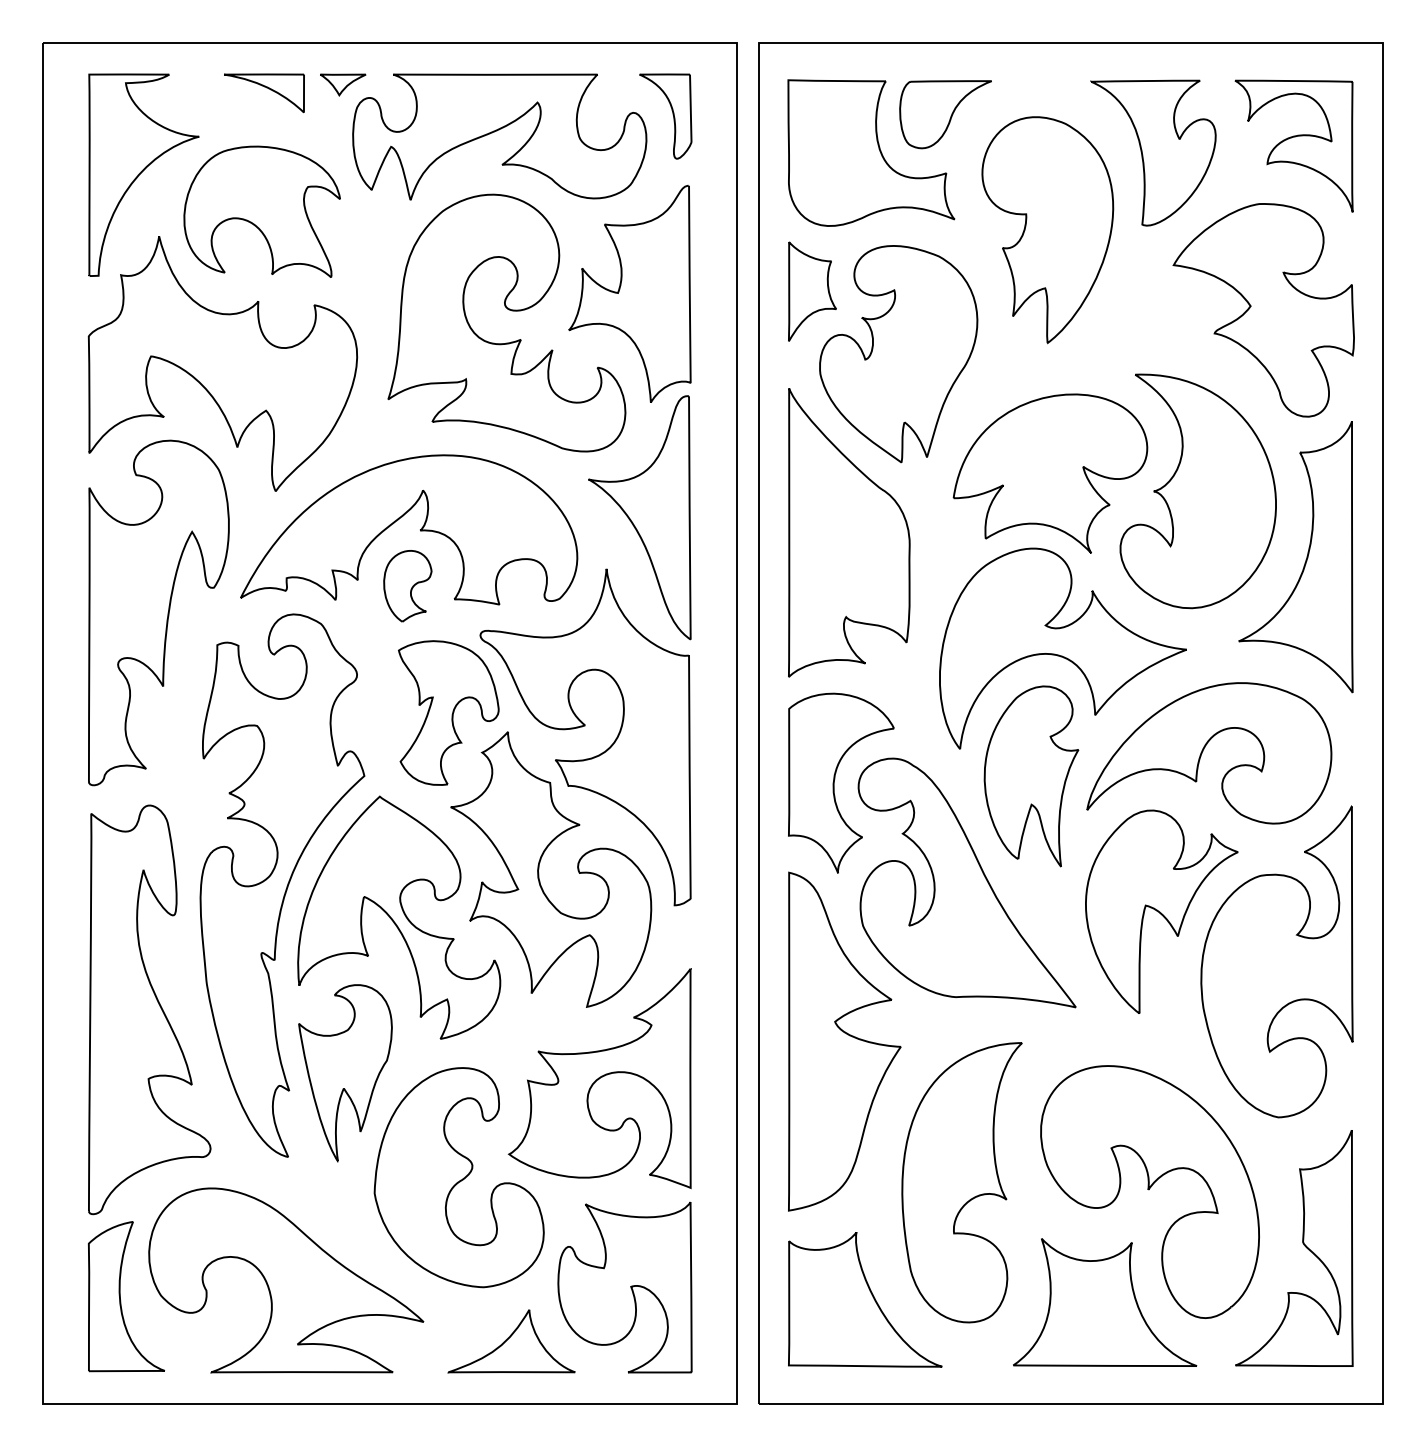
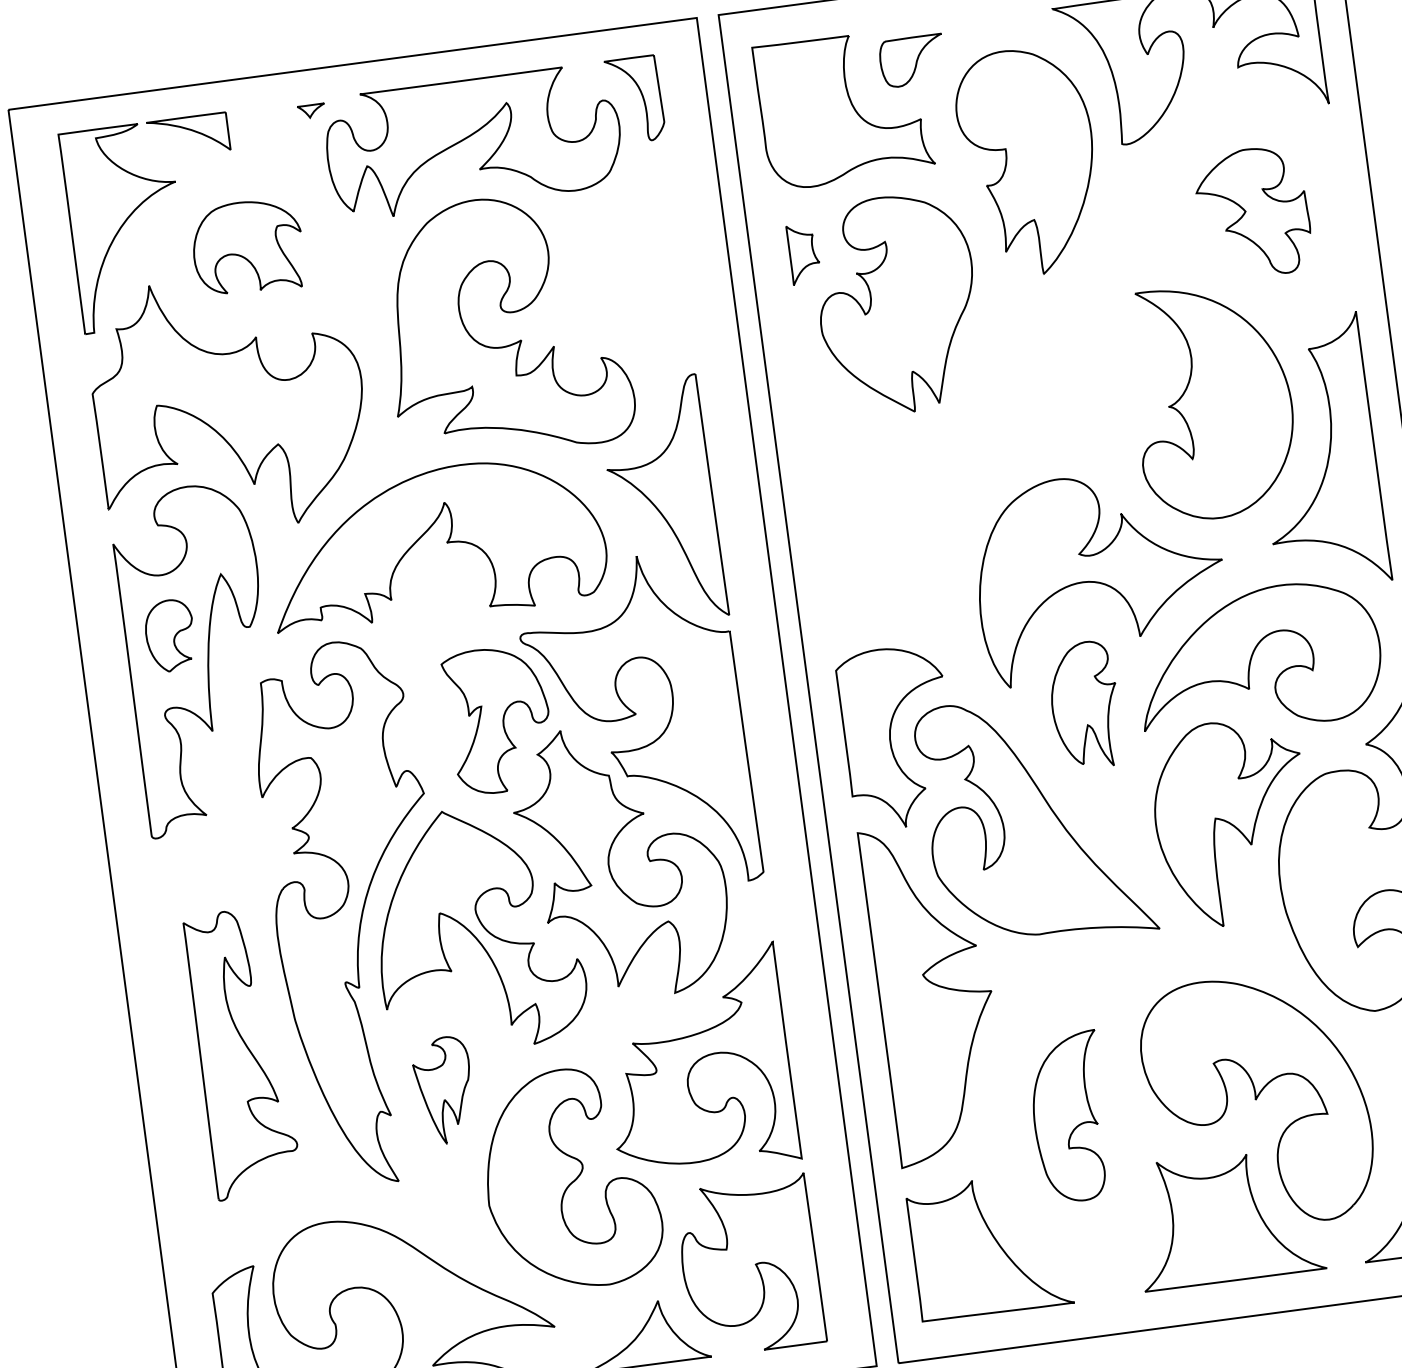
part: (343, 84) -> (311, 110), size x0.6
part: (264, 93) -> (189, 136), moved
part: (945, 114) -> (912, 60), size x0.7
part: (261, 211) -> (247, 247), size x0.7
part: (812, 291) -> (804, 253), size x0.6
part: (629, 293) -> (622, 280), removed
part: (1263, 310) -> (1253, 213), size x0.6
part: (1050, 473) -> (1063, 402), removed
part: (849, 532) -> (872, 487), removed
part: (407, 586) -> (169, 636), moved
part: (1031, 776) -> (1085, 705), size x0.7
part: (149, 1009) -> (241, 1053), size x0.7
part: (345, 1073) -> (444, 1090), size x0.6
part: (961, 1182) -> (1069, 1117), size x0.6

